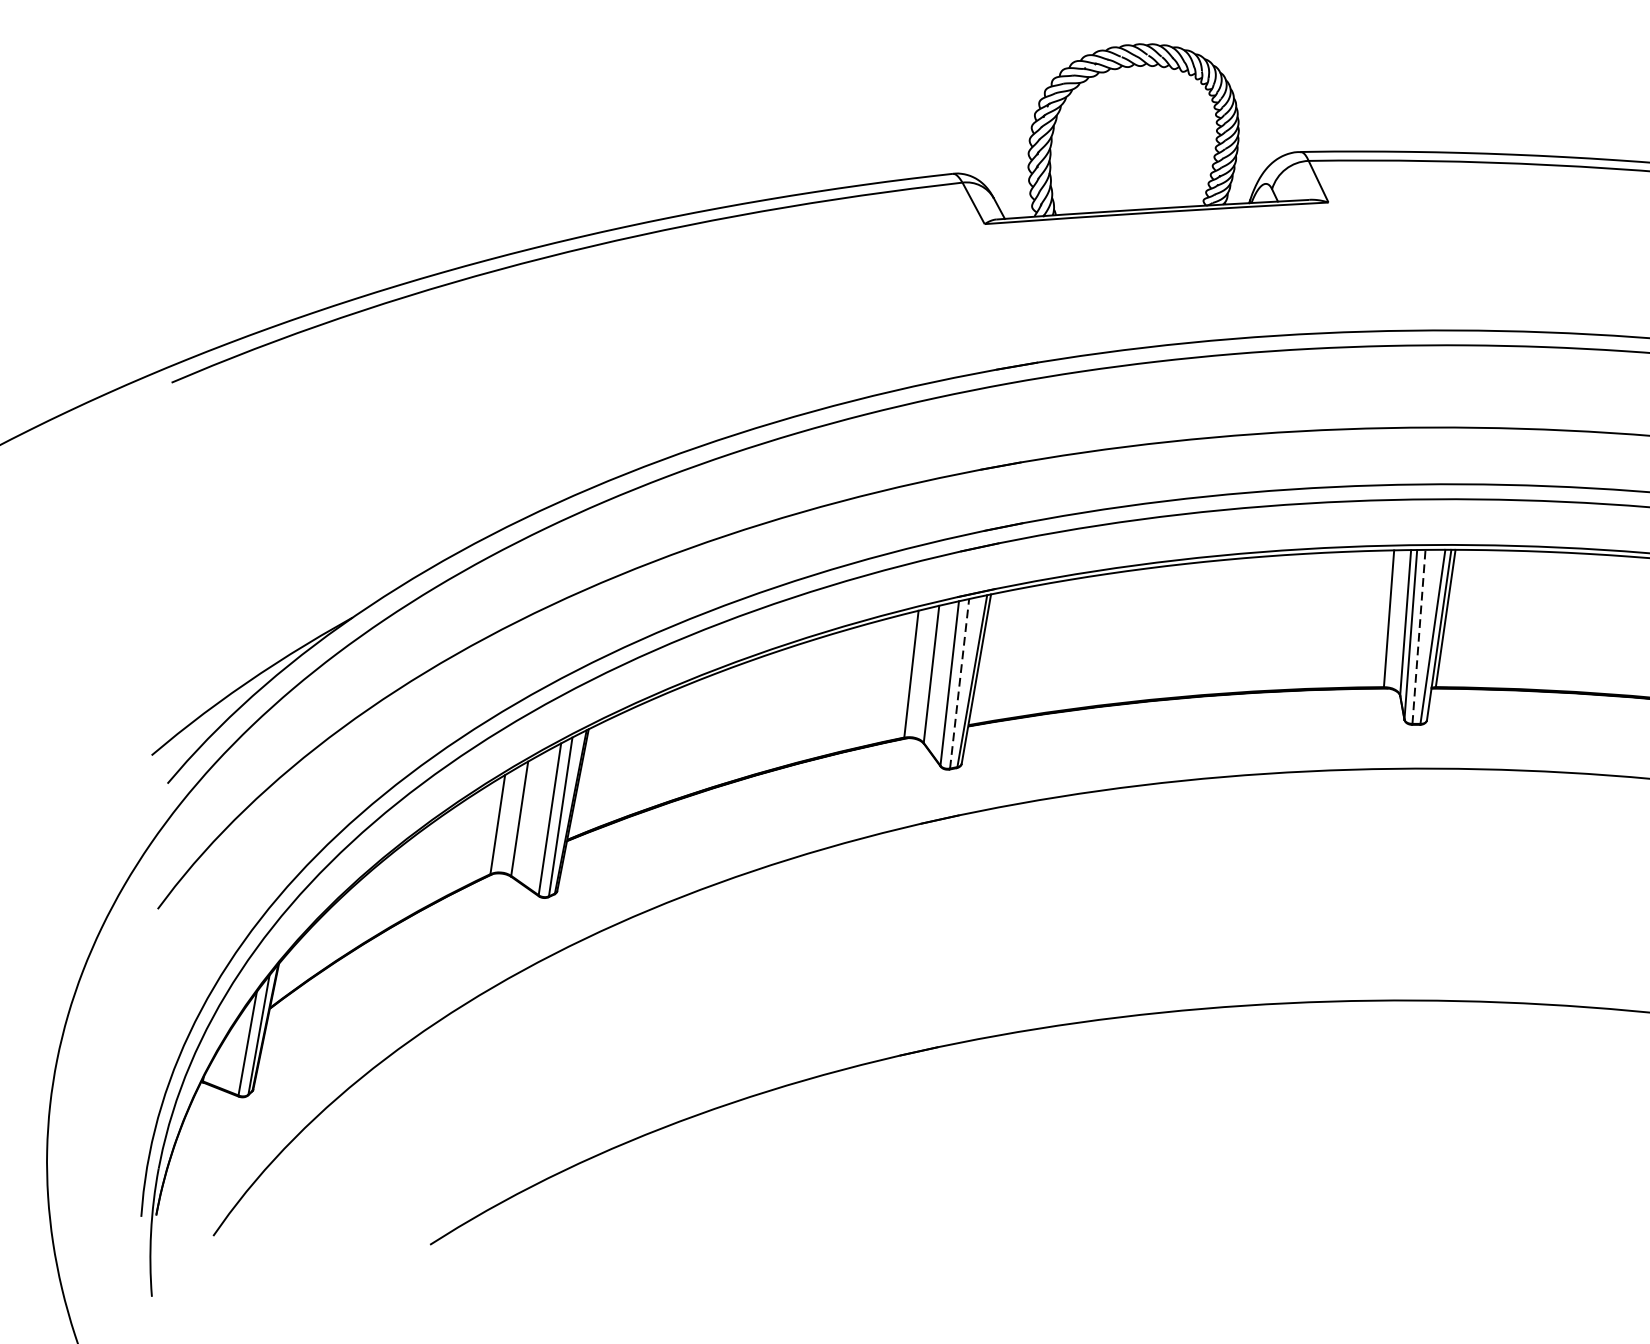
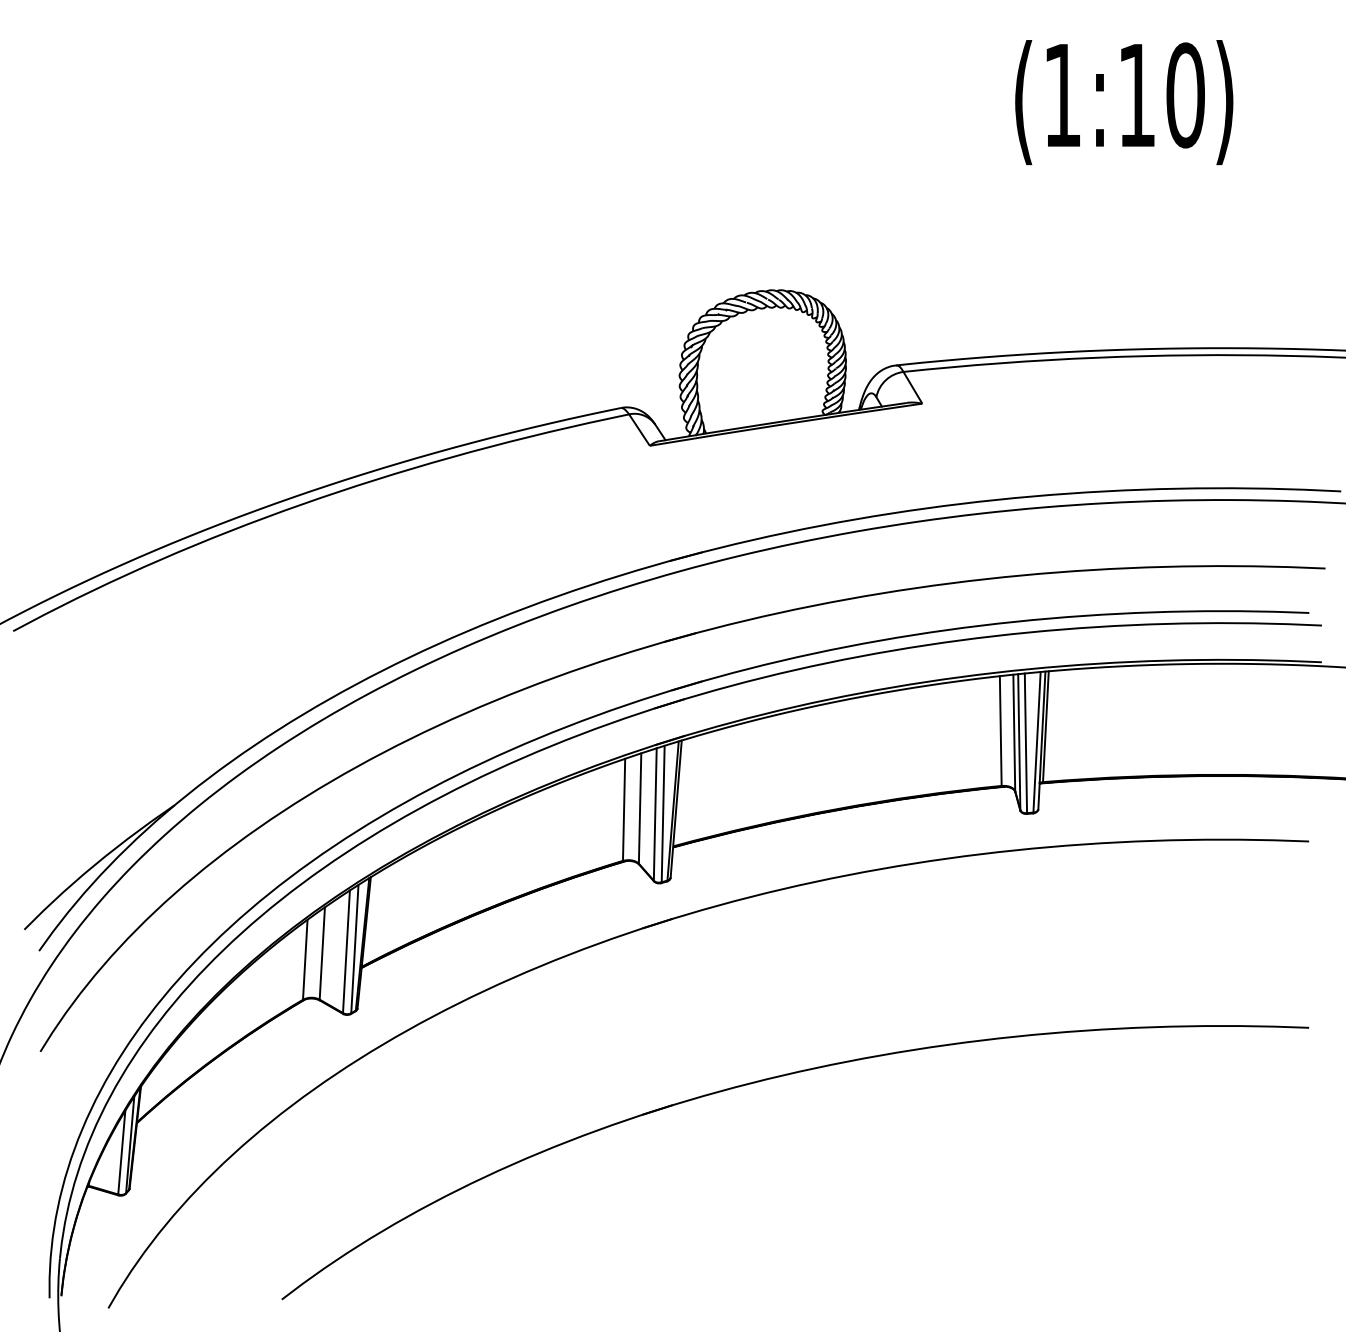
line: (1418, 637) -> (1025, 743), dashed -> solid
line: (960, 683) -> (663, 813), dashed -> solid

